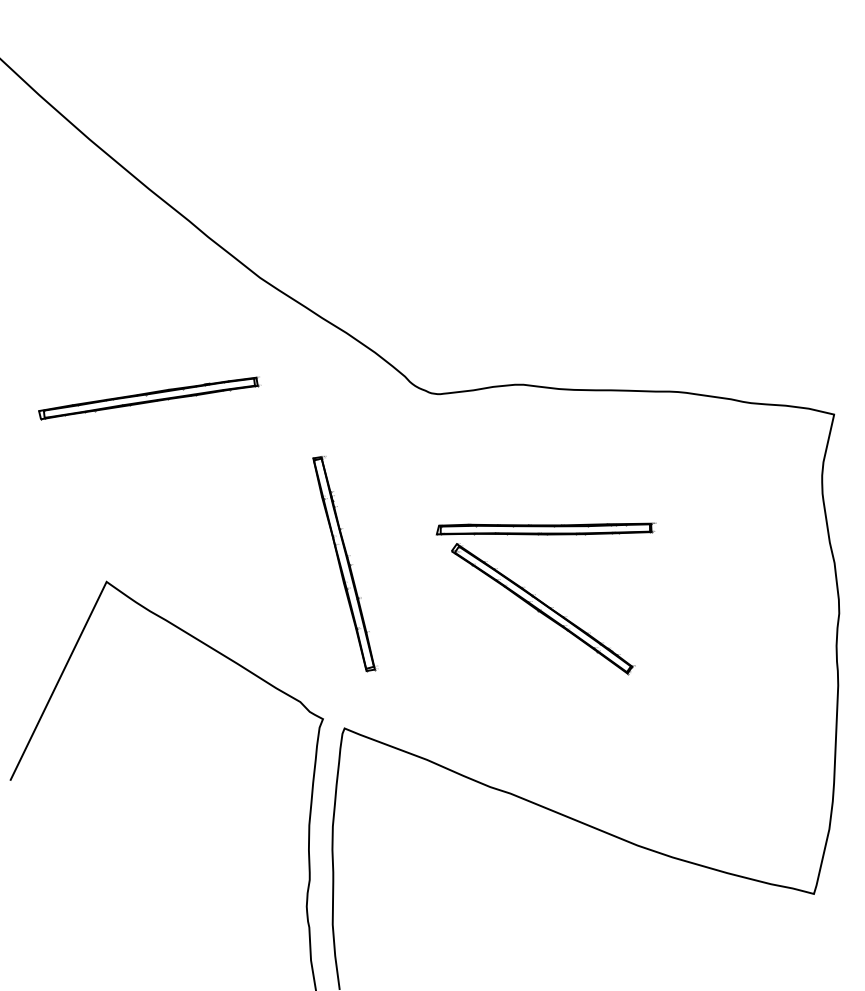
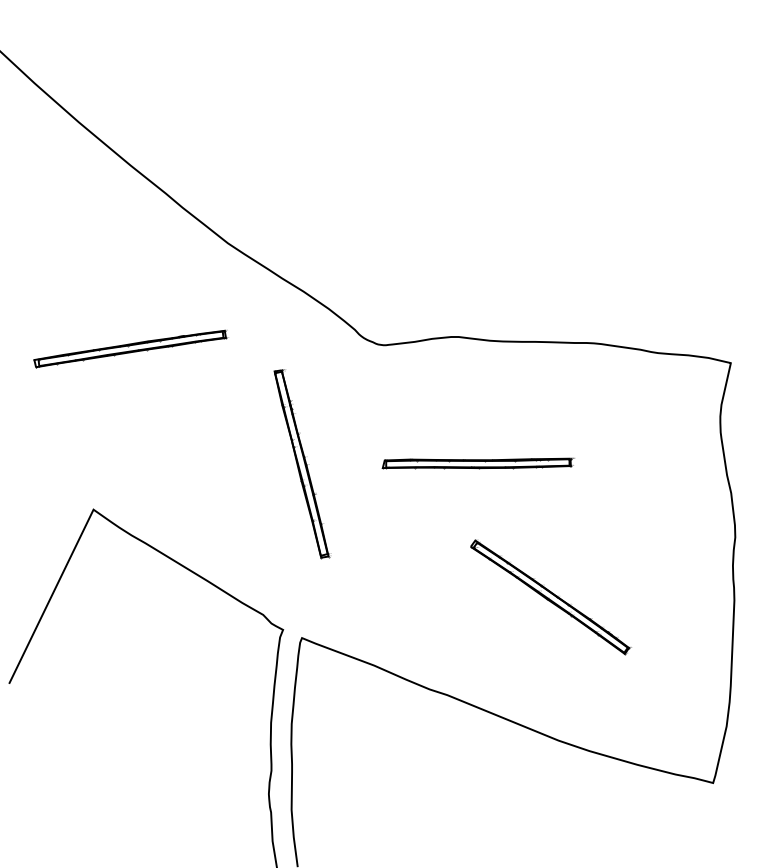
part: (345, 564) -> (302, 464), moved
part: (542, 609) -> (550, 597), moved

